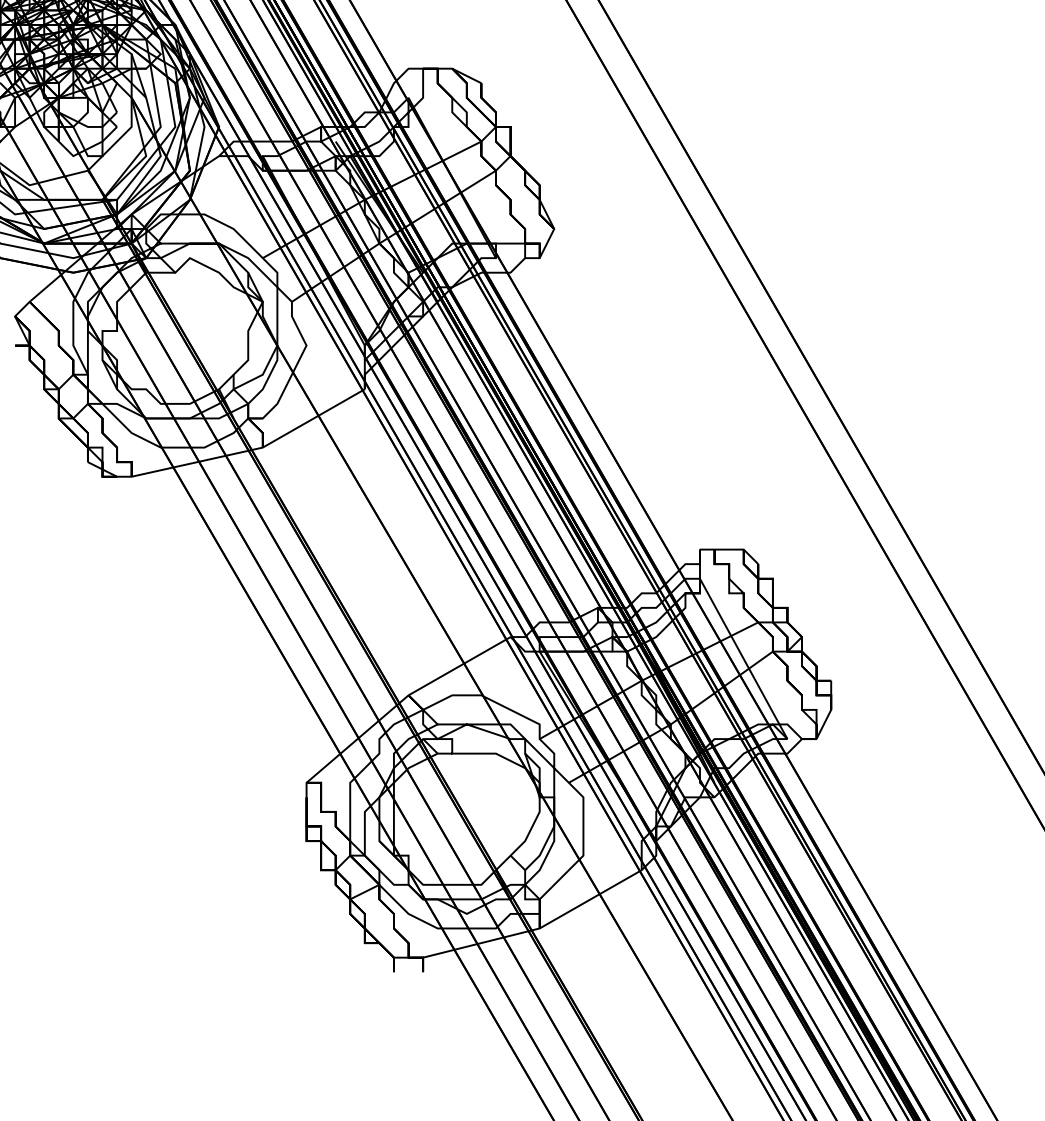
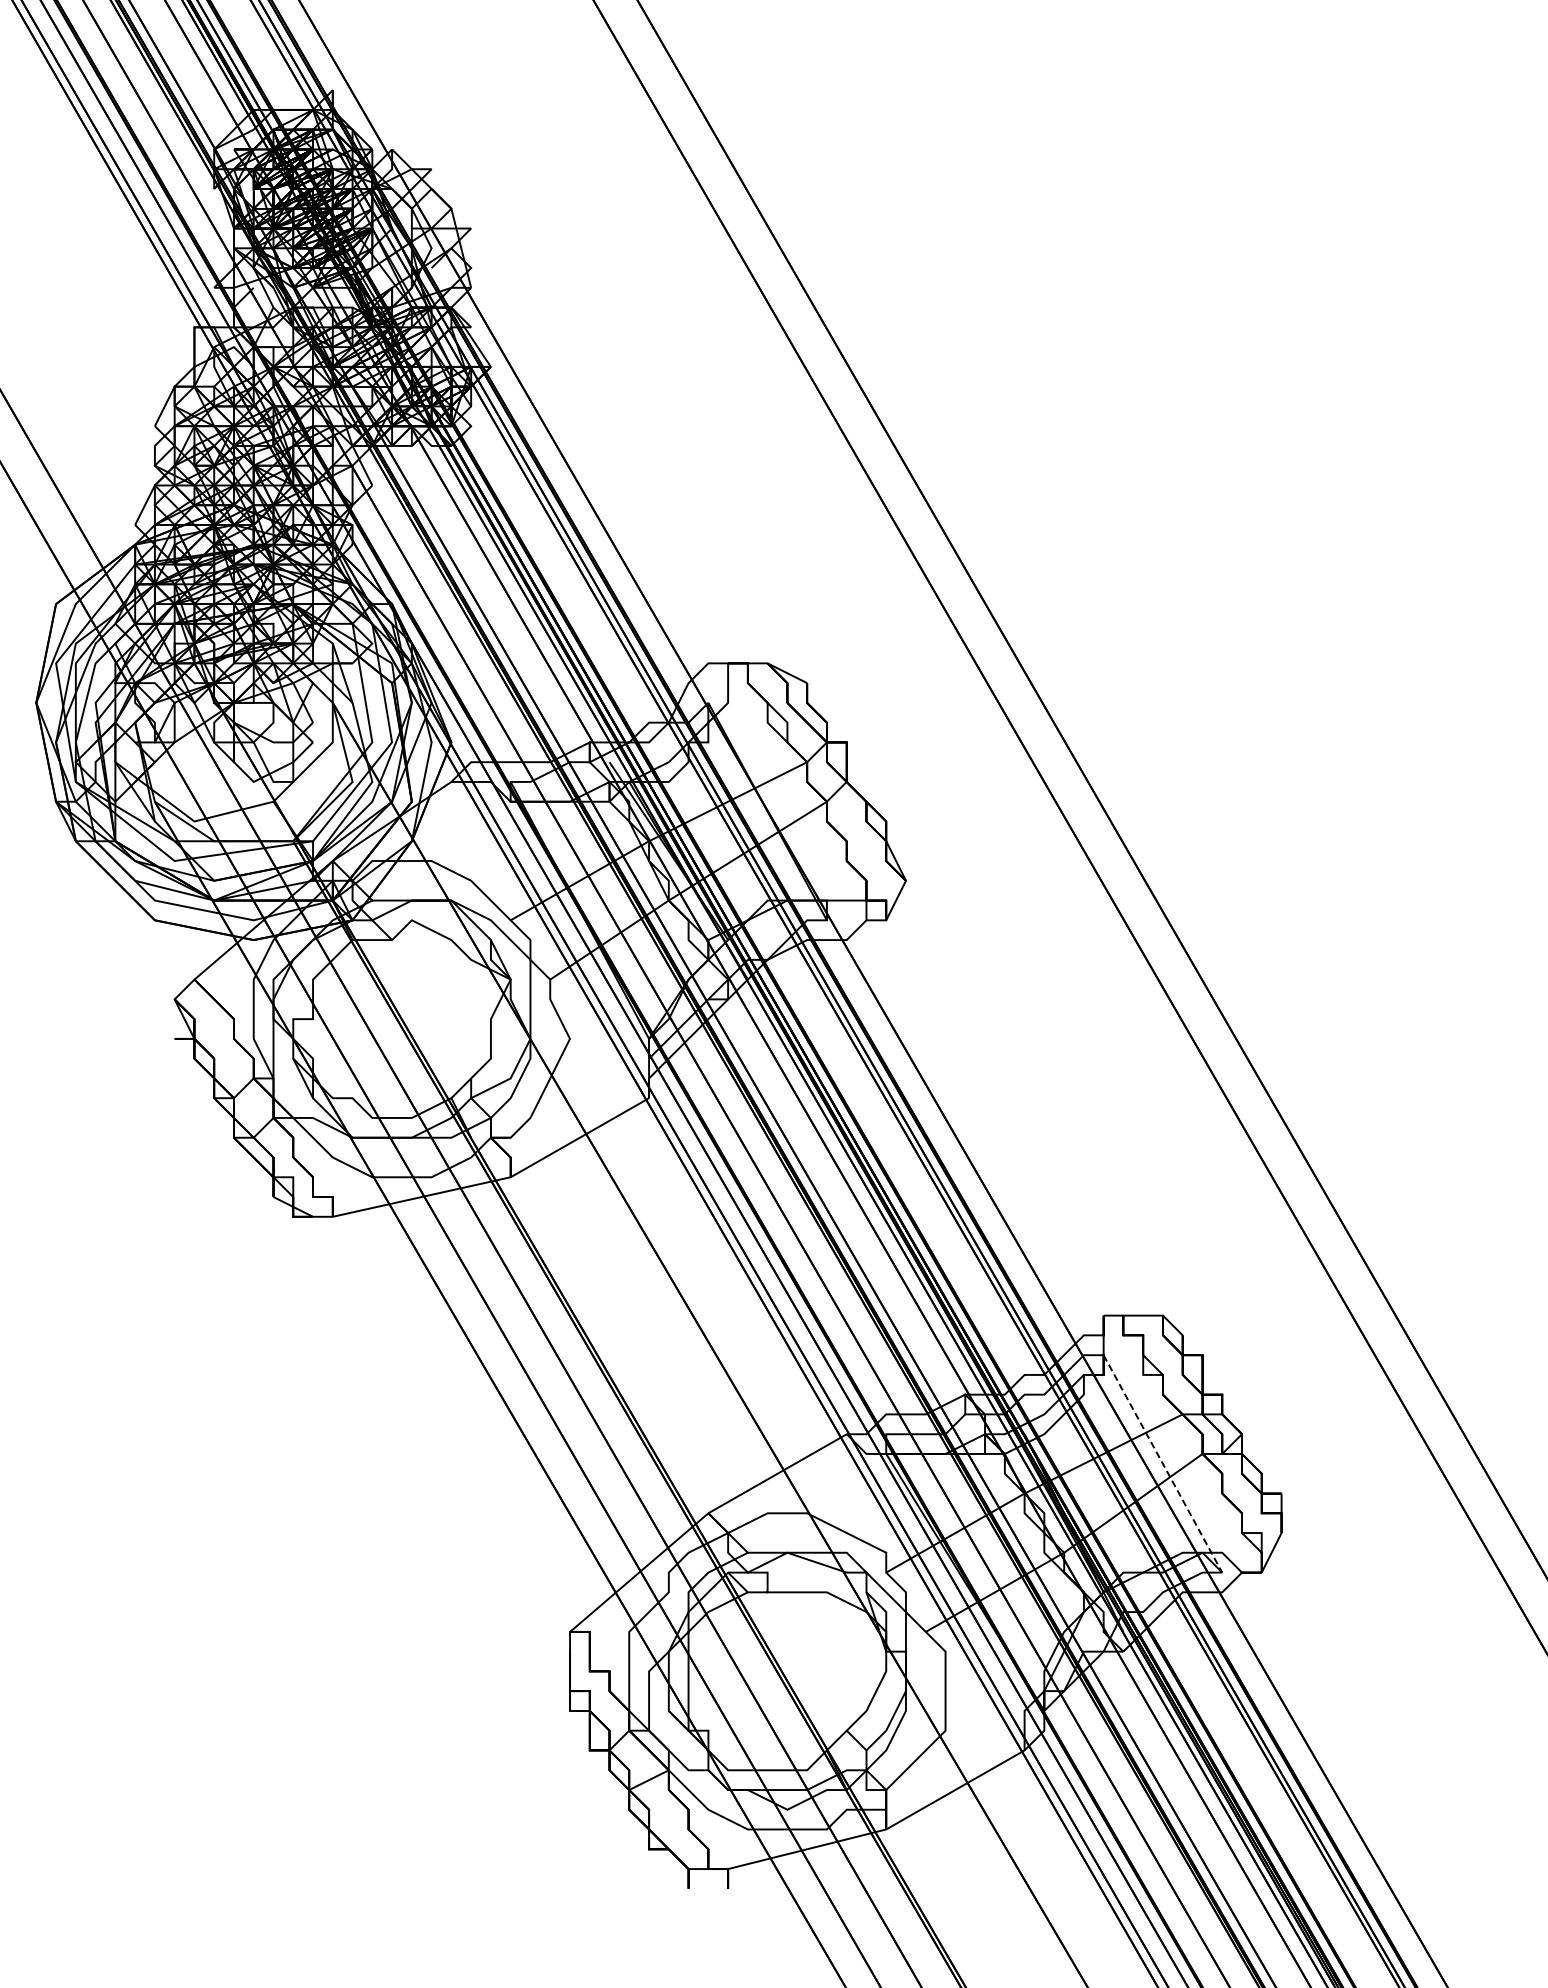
line: (743, 658) -> (1162, 1463), solid -> dashed

